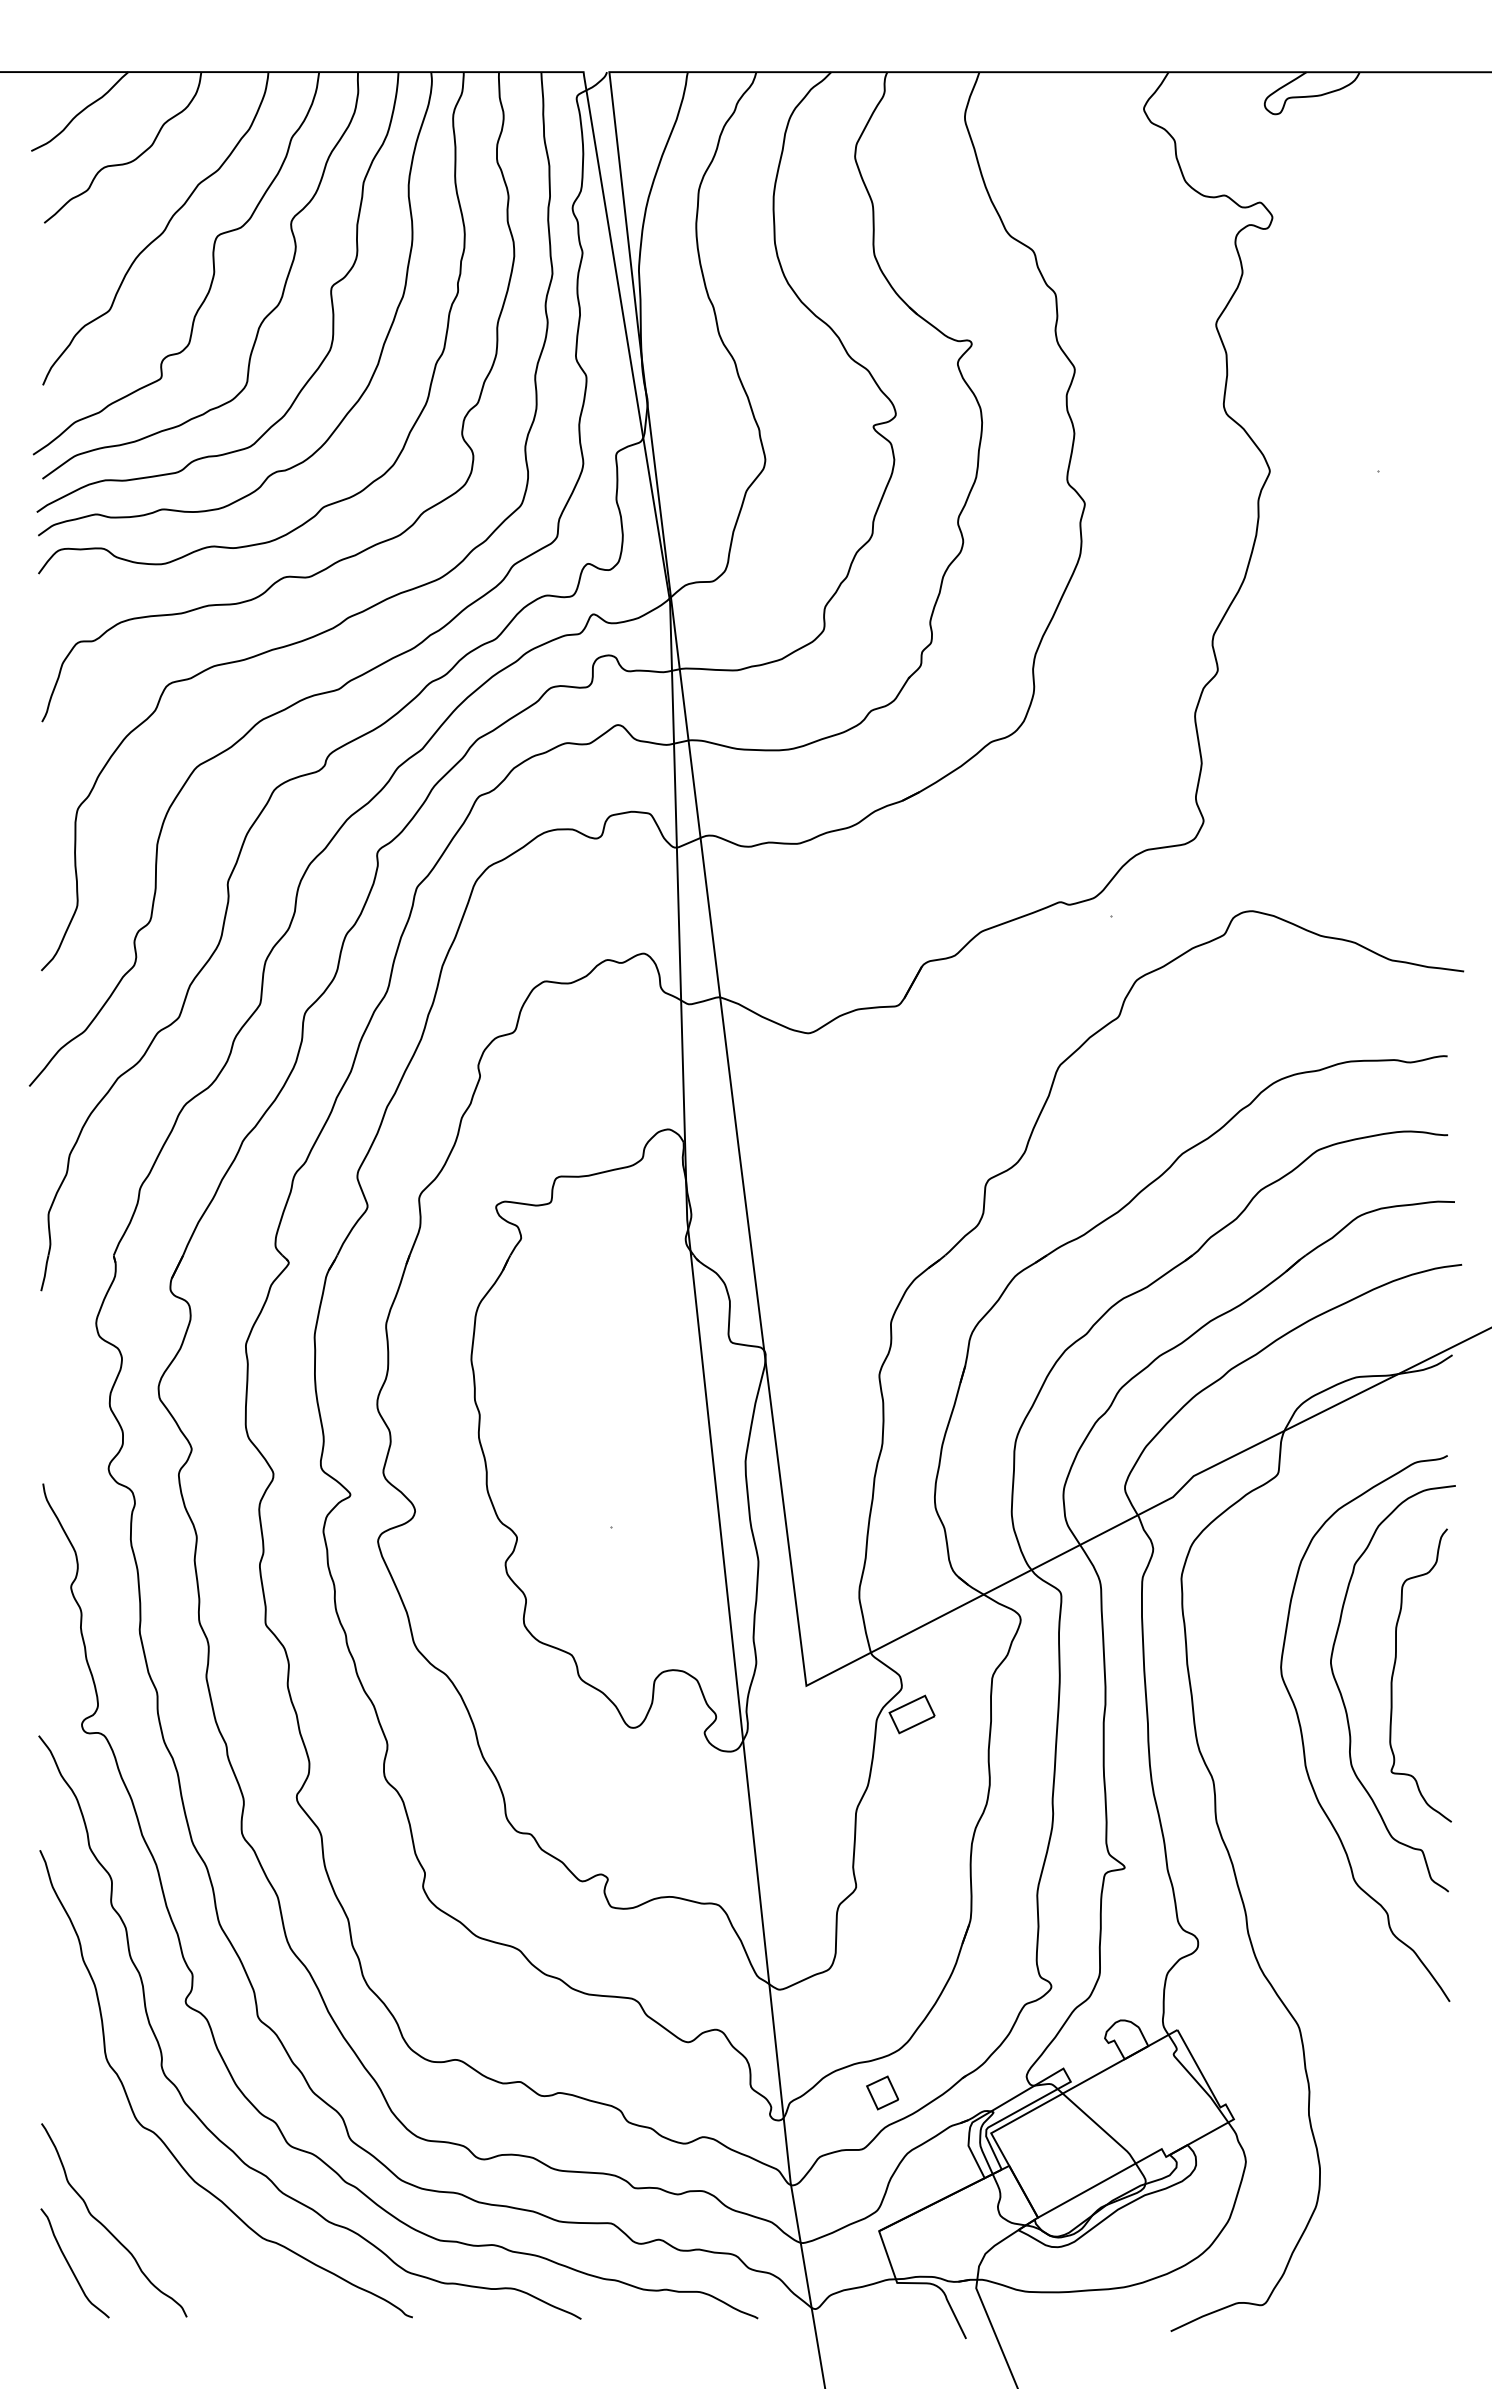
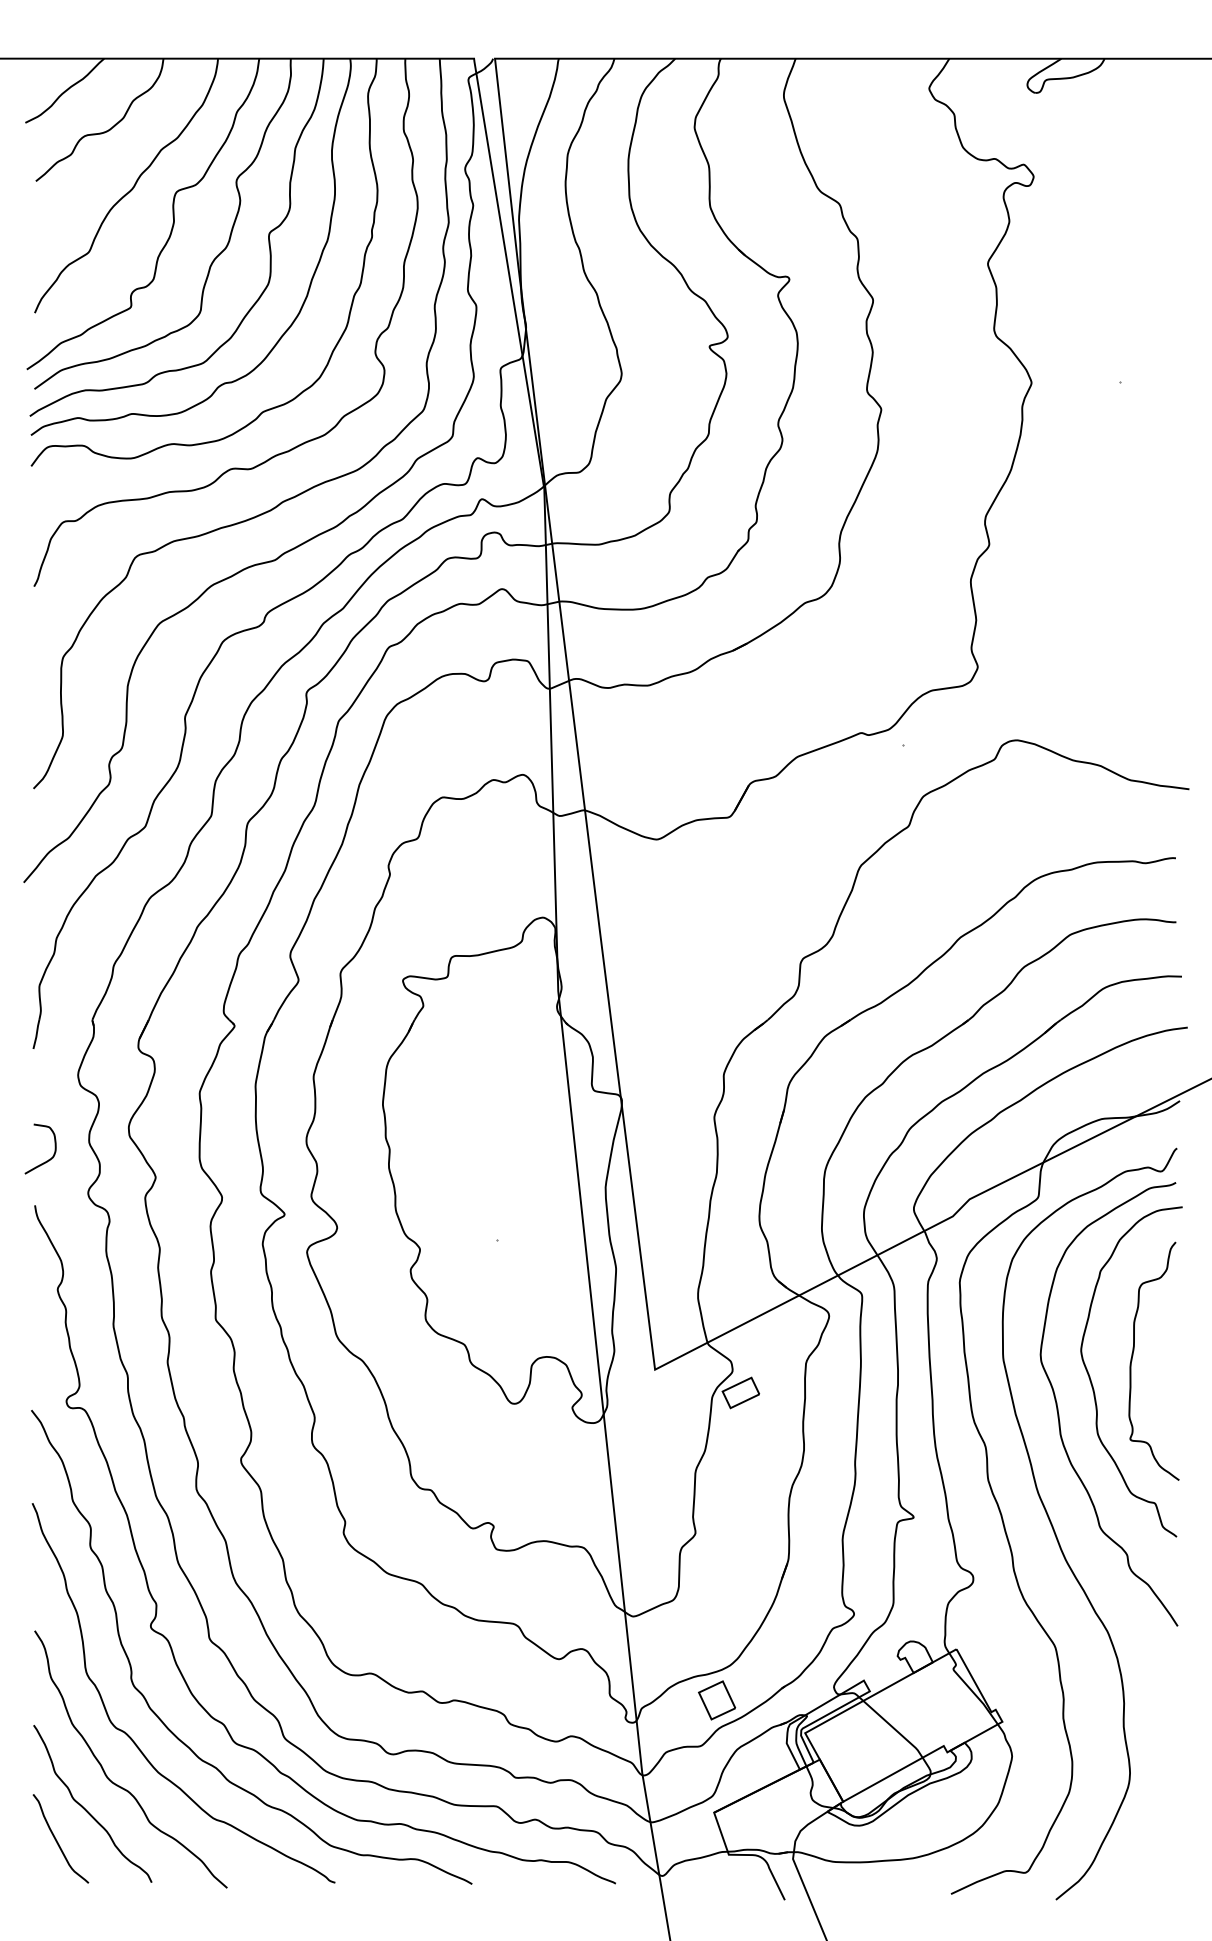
curve: (59, 1427) -> (48, 1159), added
curve: (1300, 1888) -> (1056, 1534), added
part: (882, 2092) -> (716, 1700), size x1.43
curve: (141, 2194) -> (114, 1782), added

